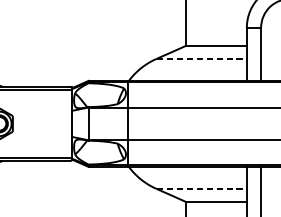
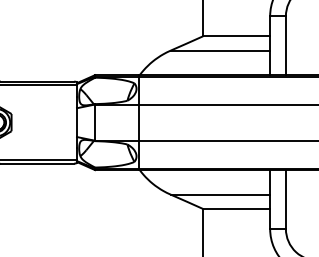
line: (201, 58) -> (220, 50), dashed -> solid
line: (201, 188) -> (220, 194), dashed -> solid

